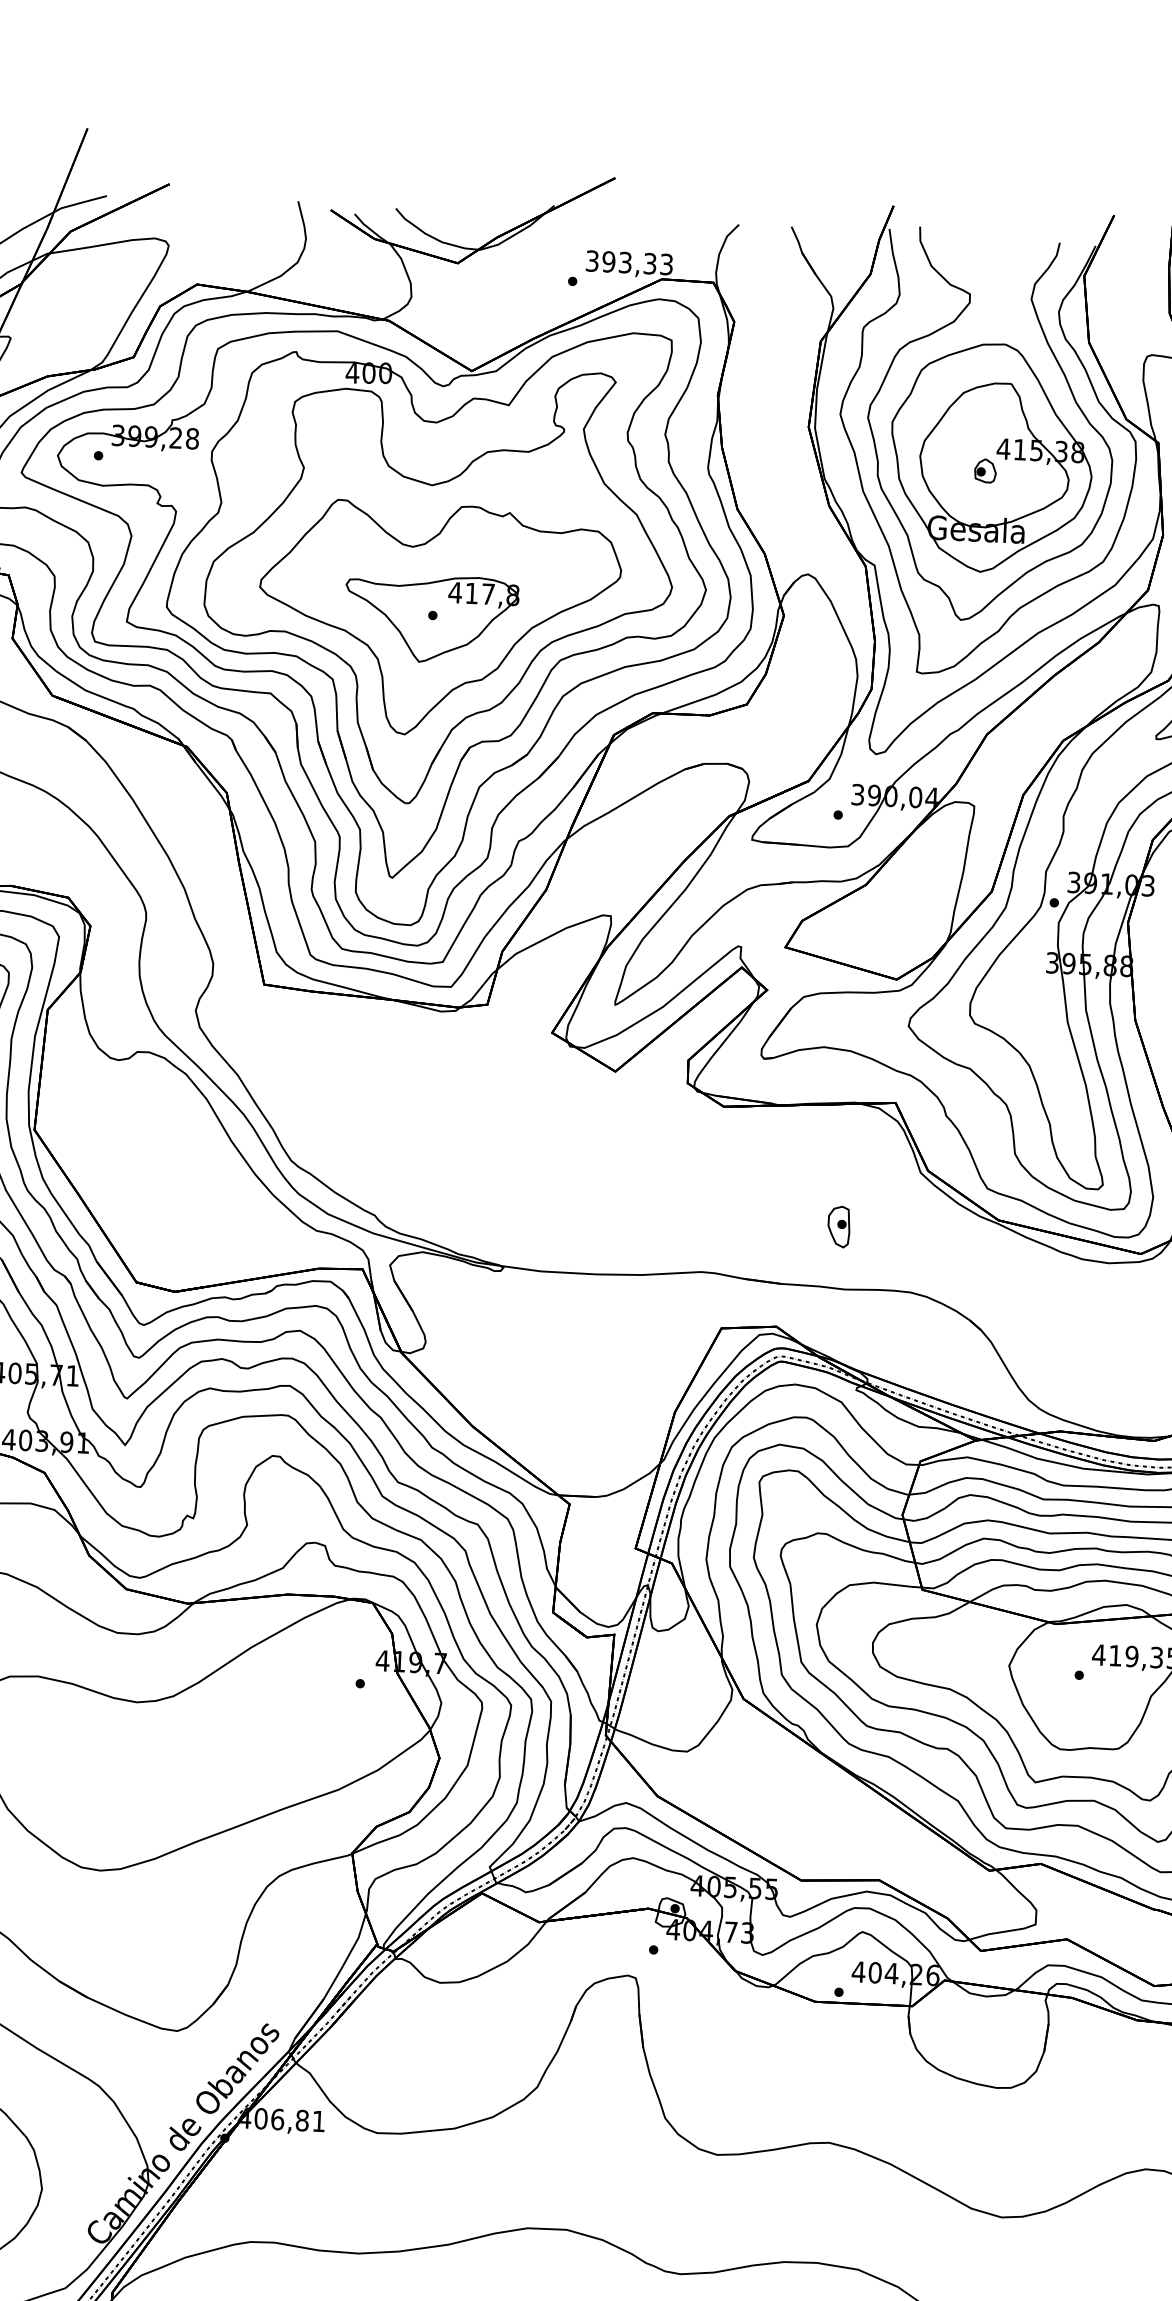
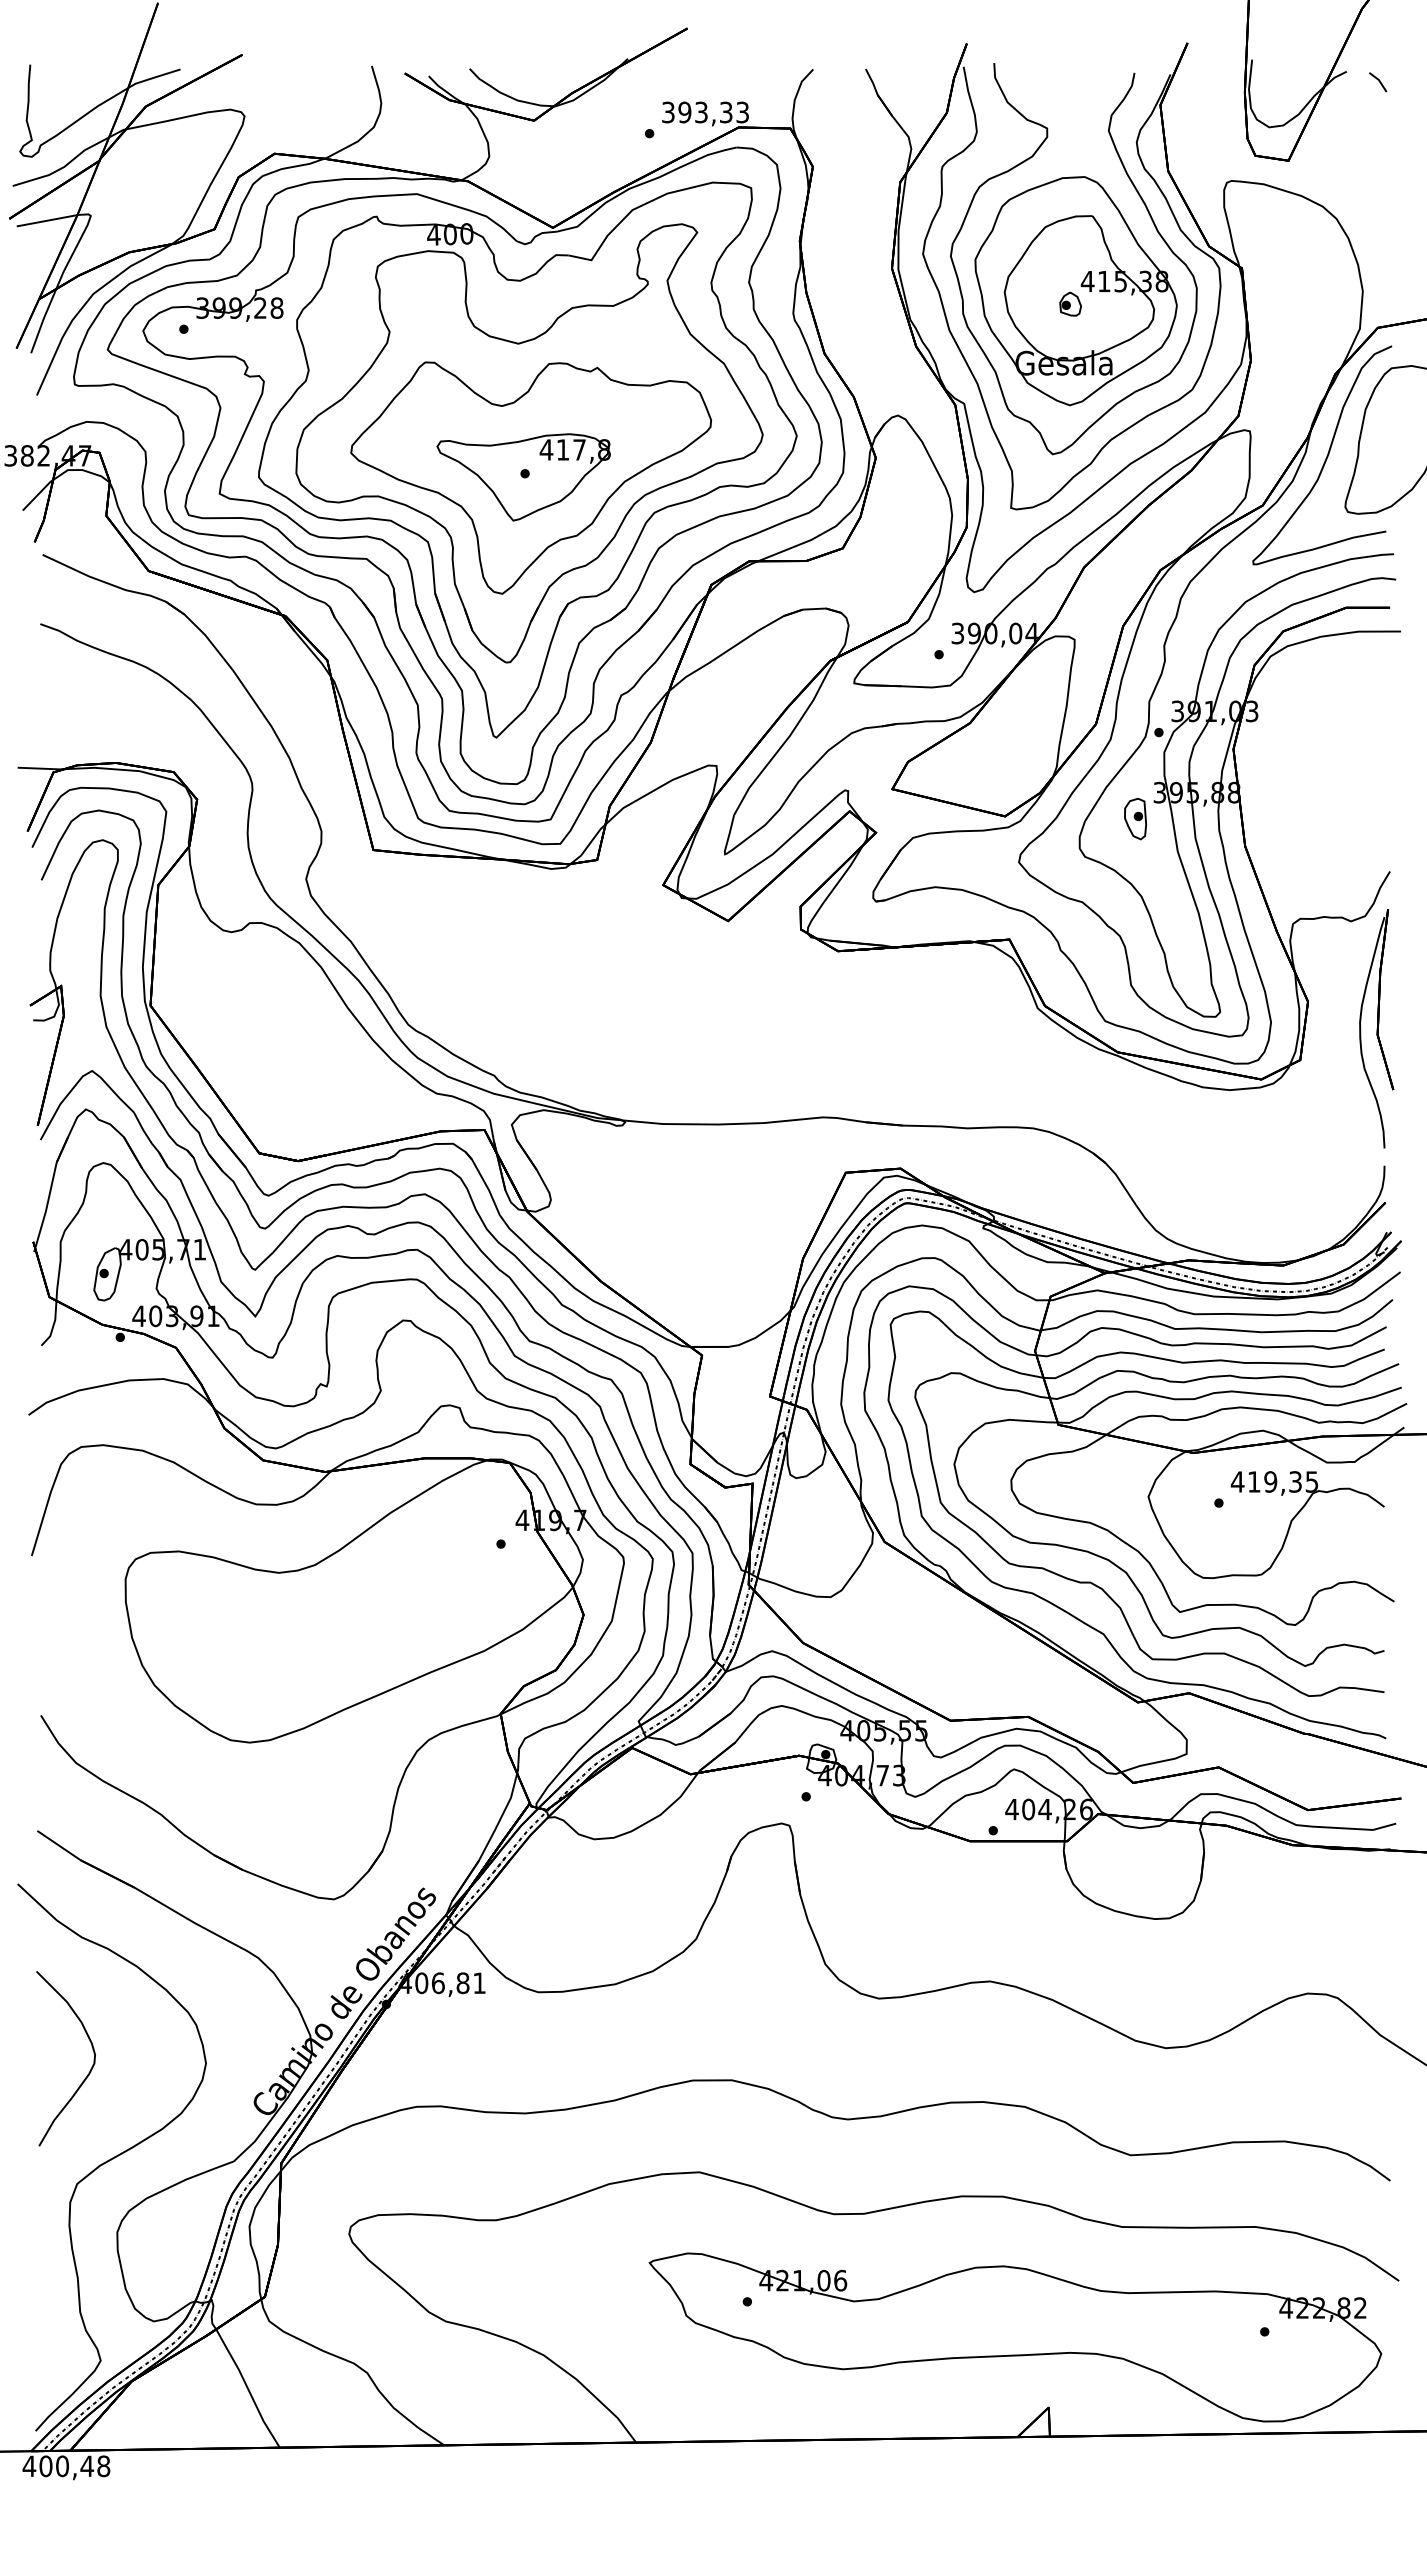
part: (838, 1227) -> (1135, 819), moved

